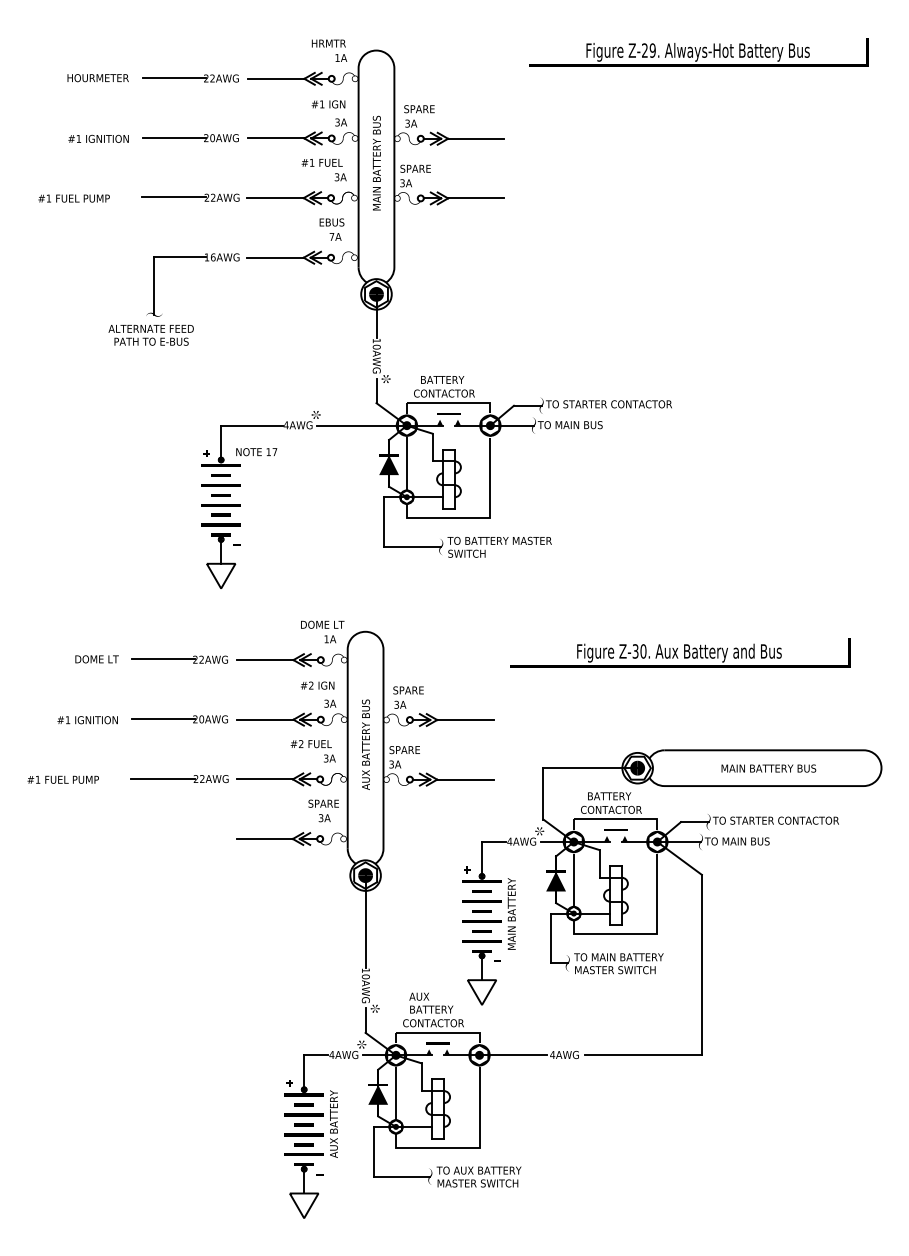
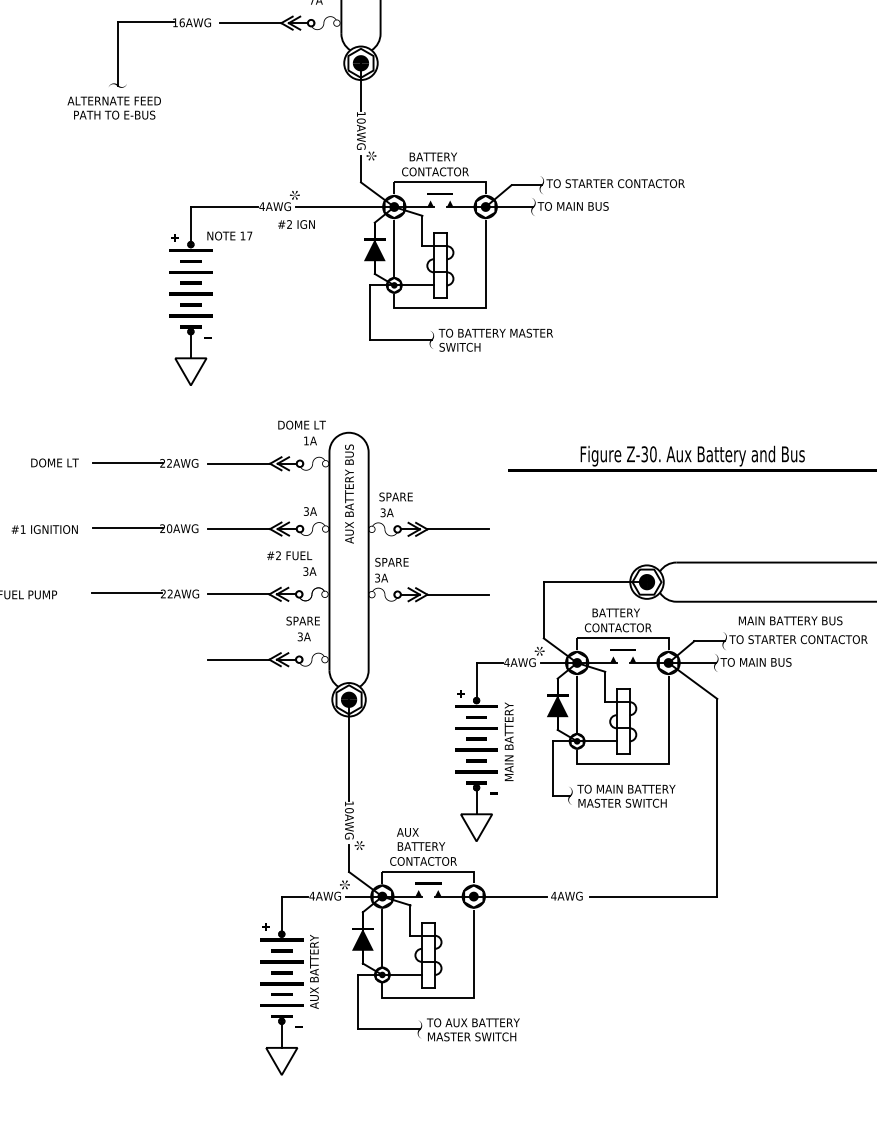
text: (317, 685) -> (296, 224), moved
text: (365, 744) -> (348, 493), moved
text: (768, 768) -> (790, 620), moved

